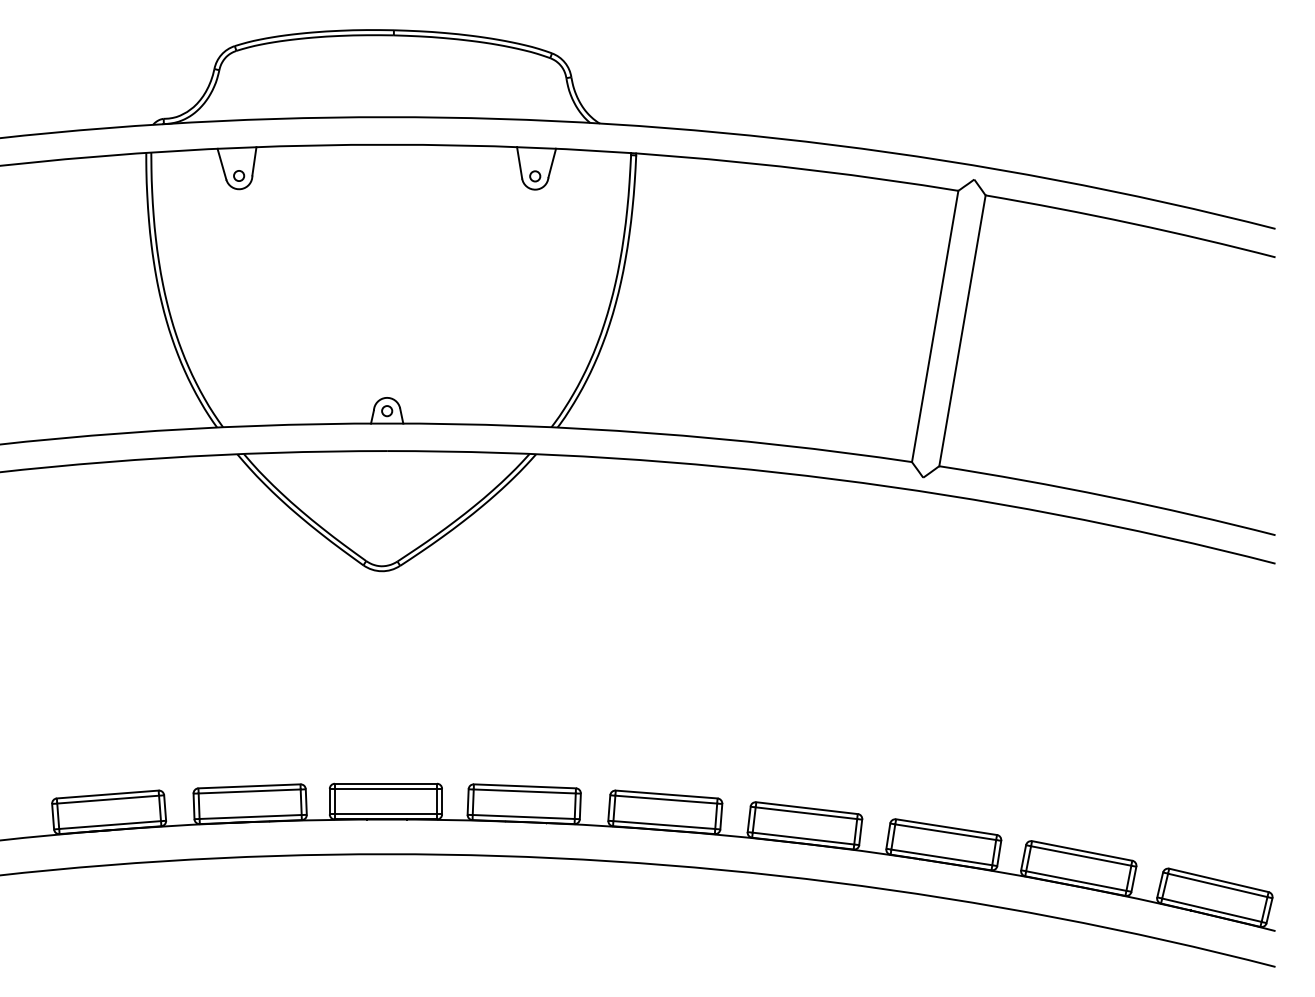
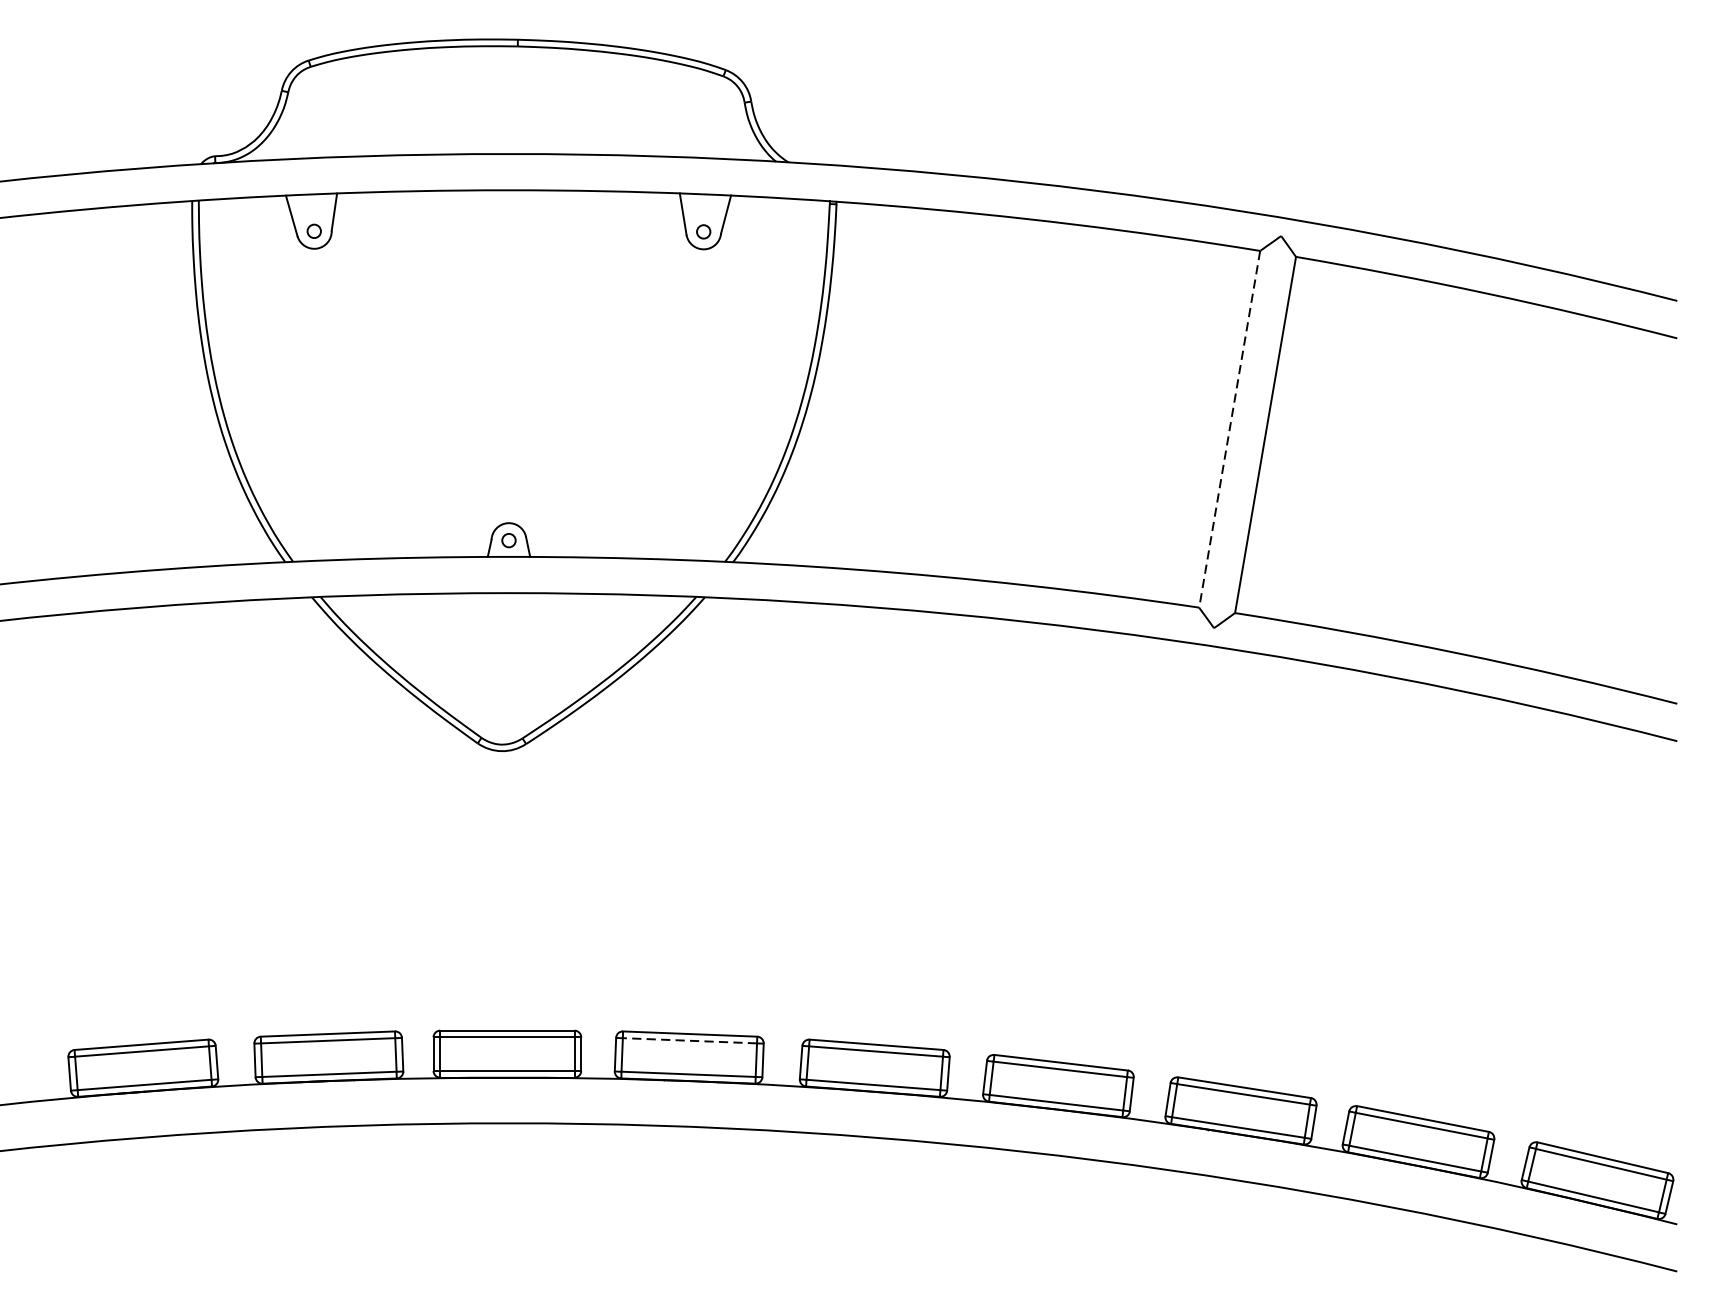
line: (935, 326) -> (1230, 429), solid -> dashed
line: (524, 791) -> (689, 1040), solid -> dashed

